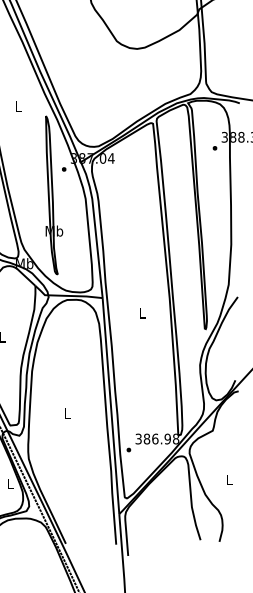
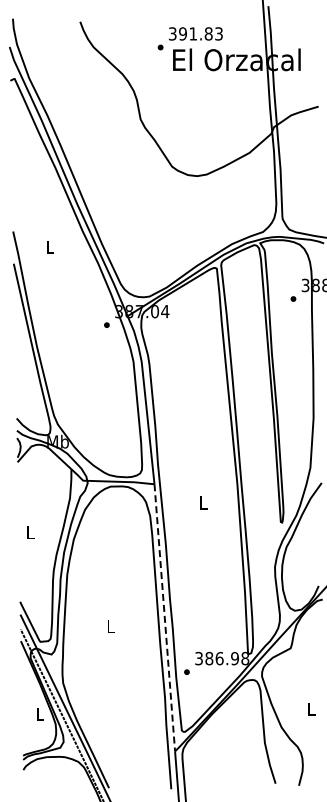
part: (54, 195) -> (94, 357), removed
line: (110, 405) -> (164, 617), solid -> dashed

